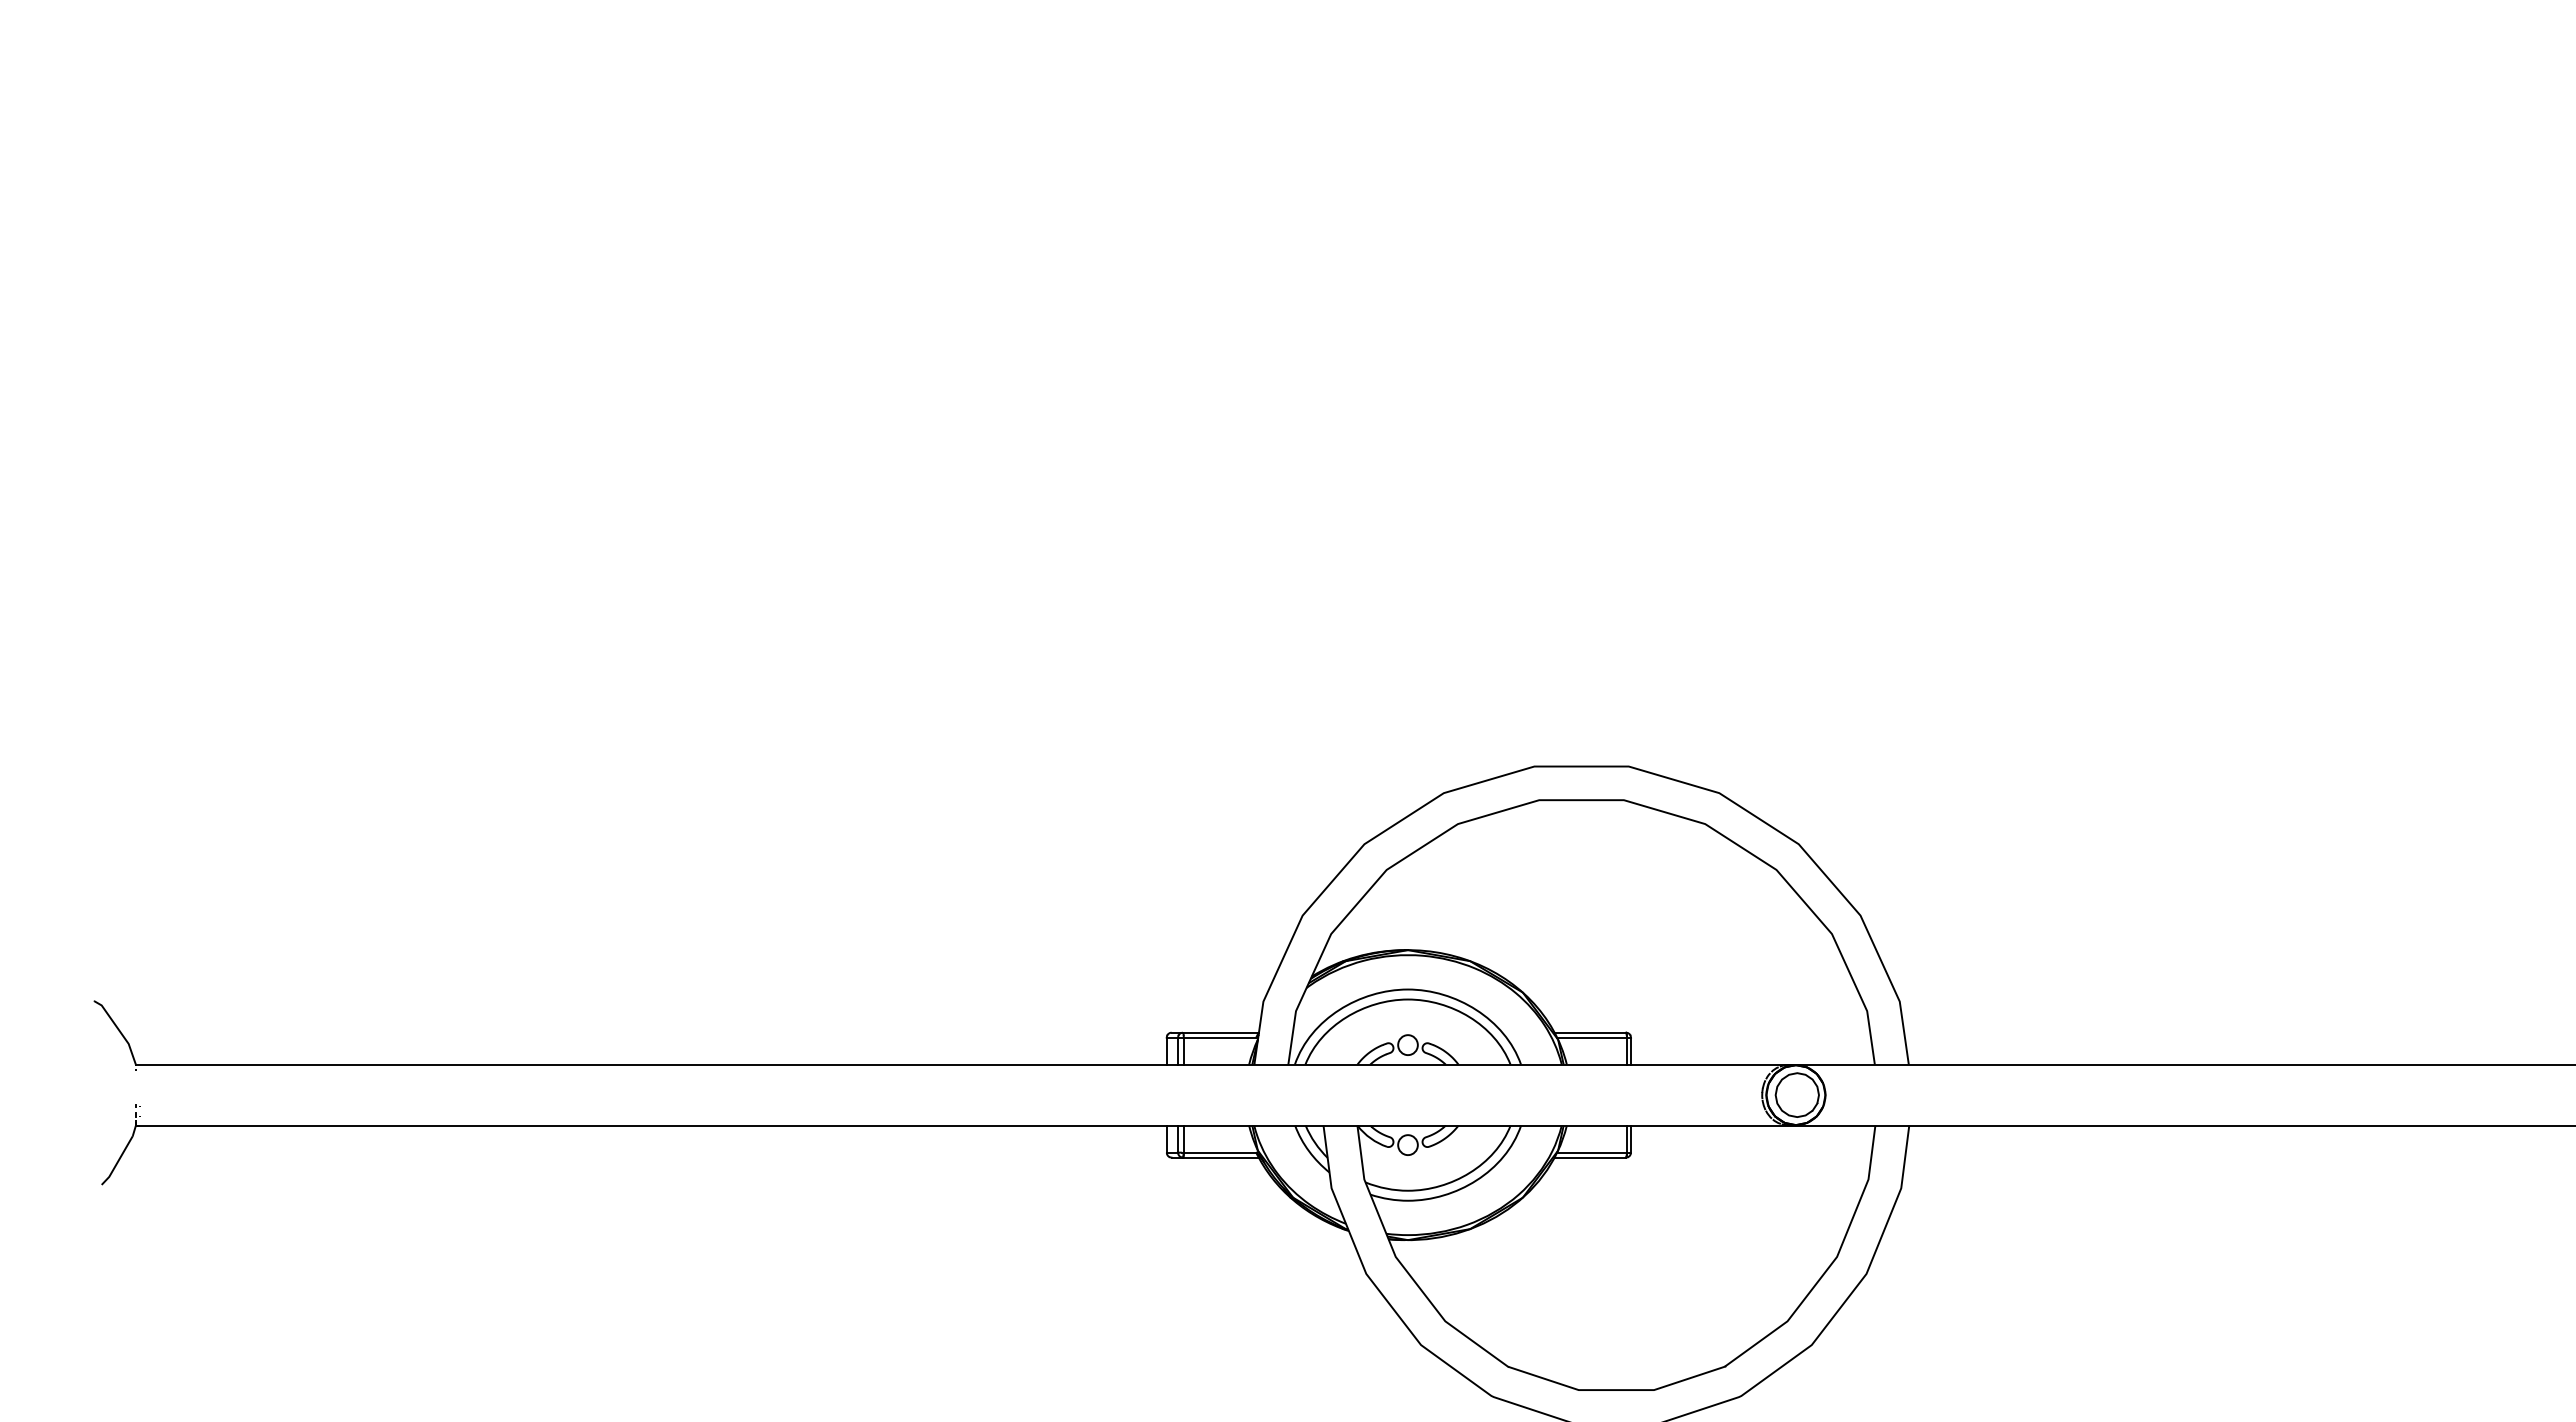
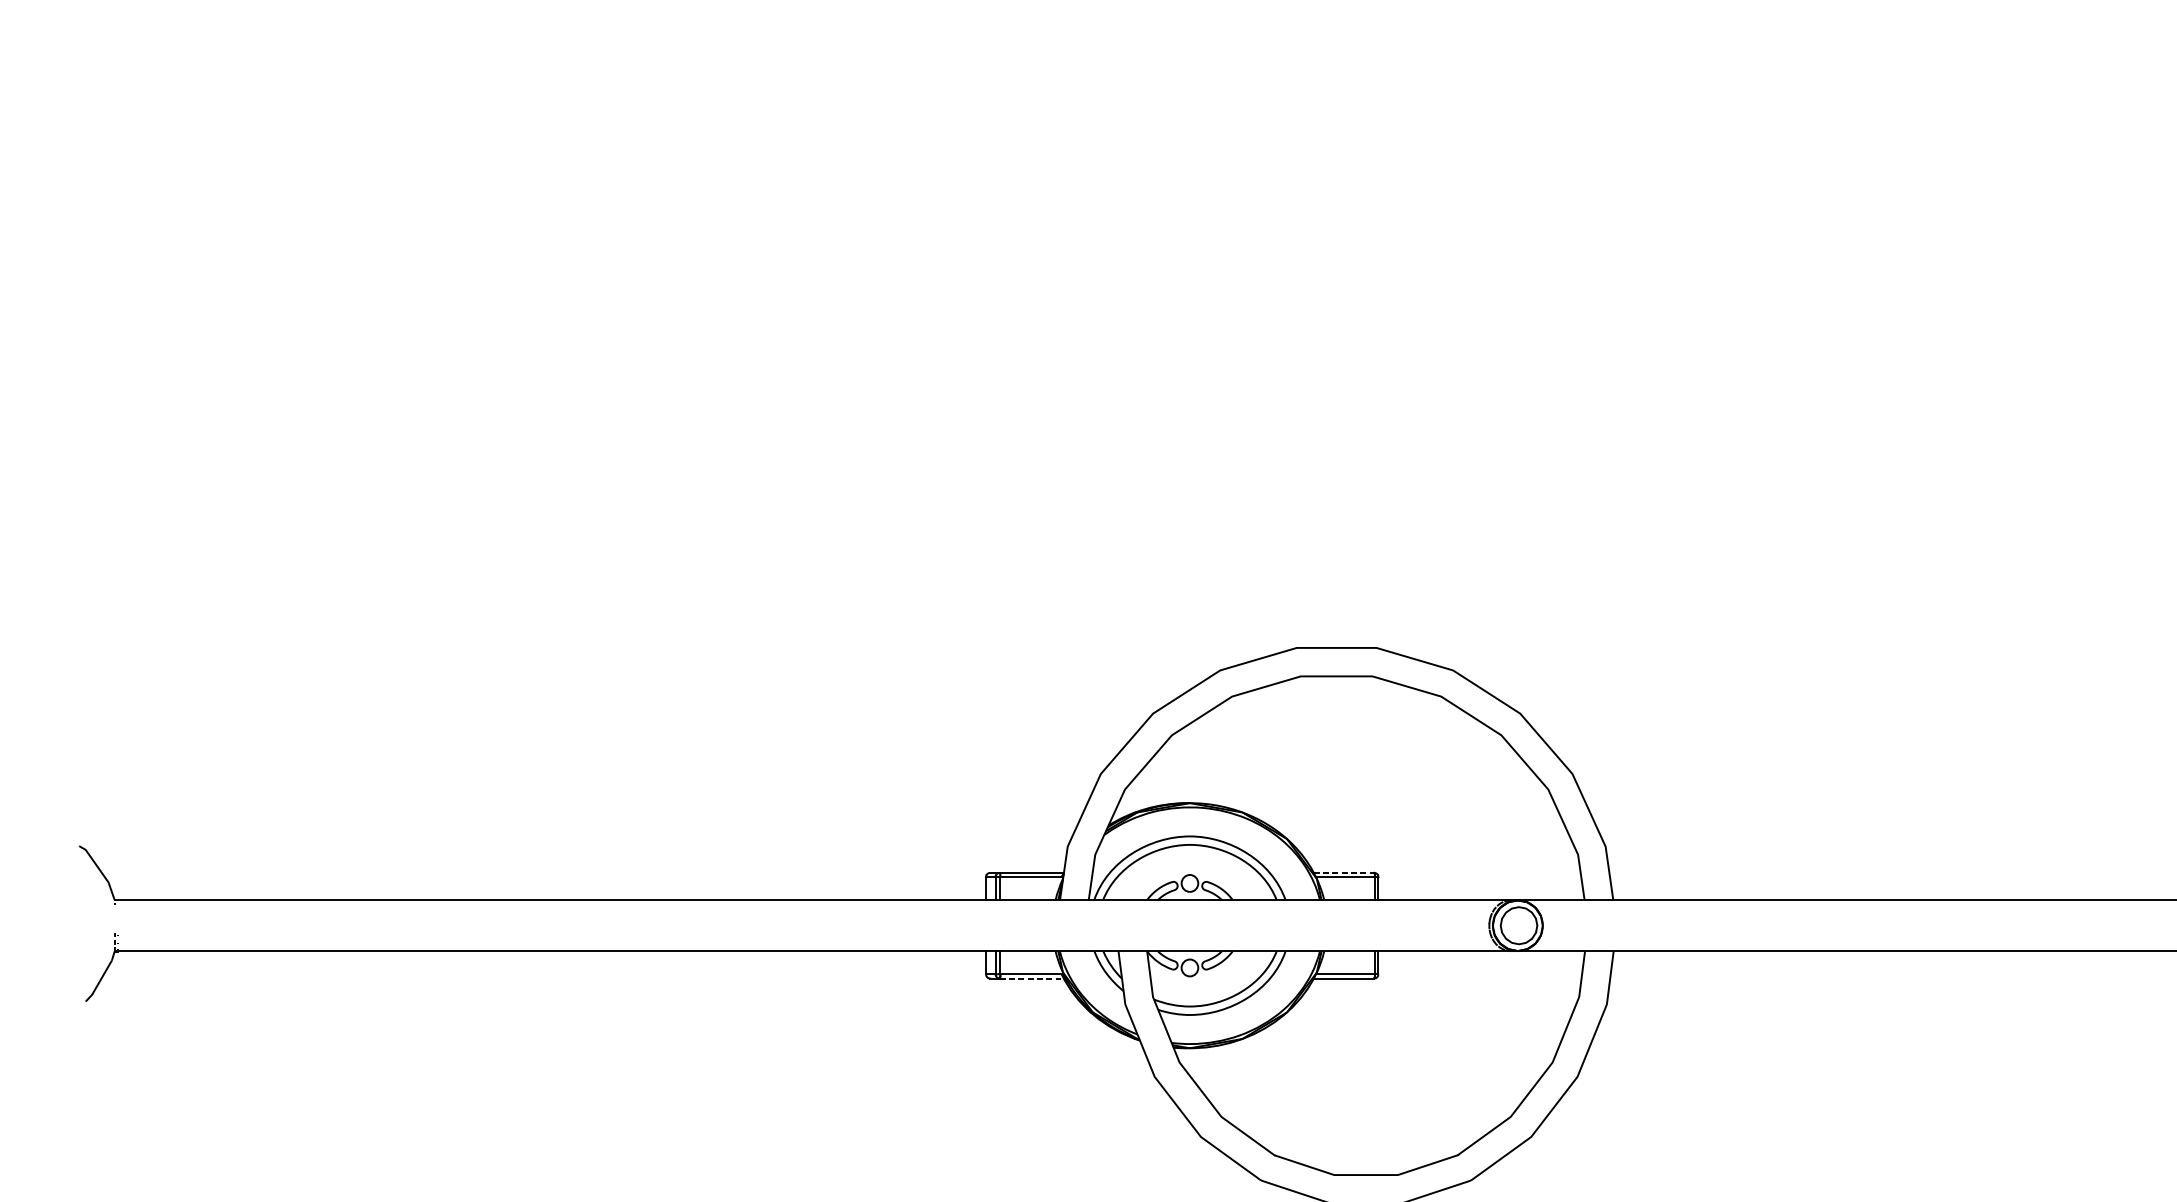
line: (1590, 1032) -> (1344, 872), solid -> dashed
line: (1220, 1157) -> (1031, 978), solid -> dashed

